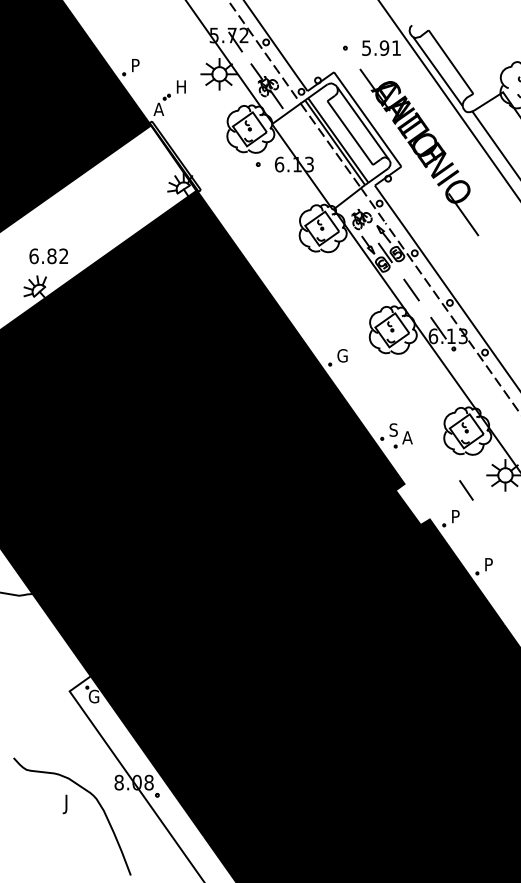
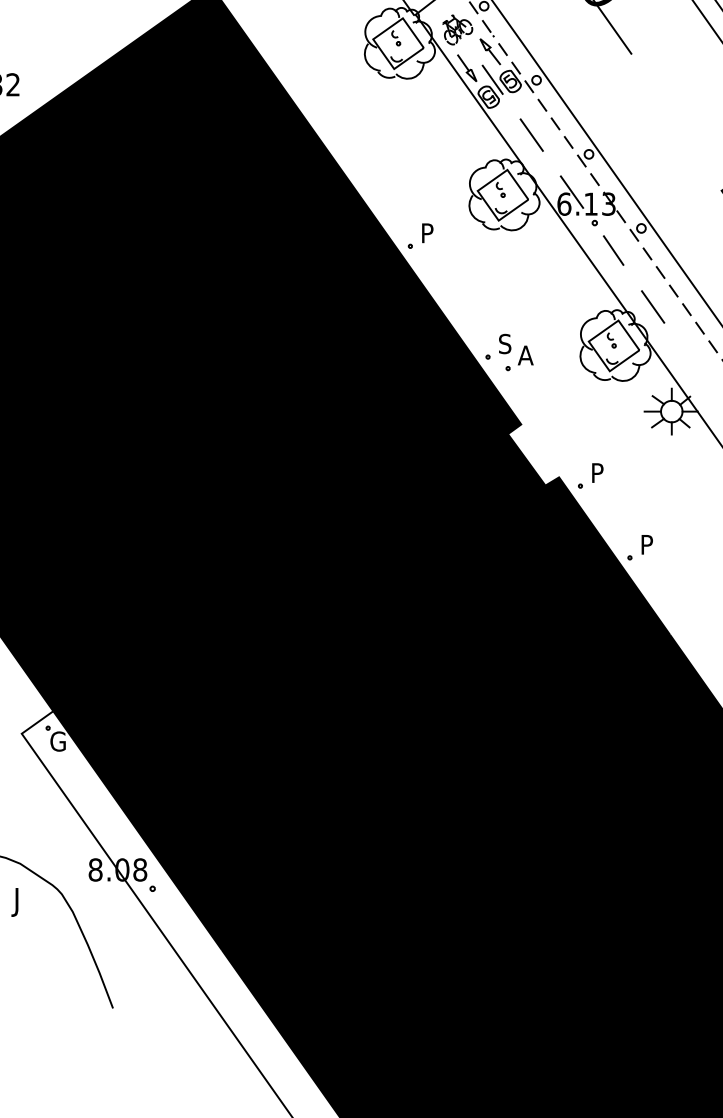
text: (342, 355) -> (428, 232), G -> P
line: (492, 404) -> (652, 305), added
line: (466, 490) -> (613, 250), moved

